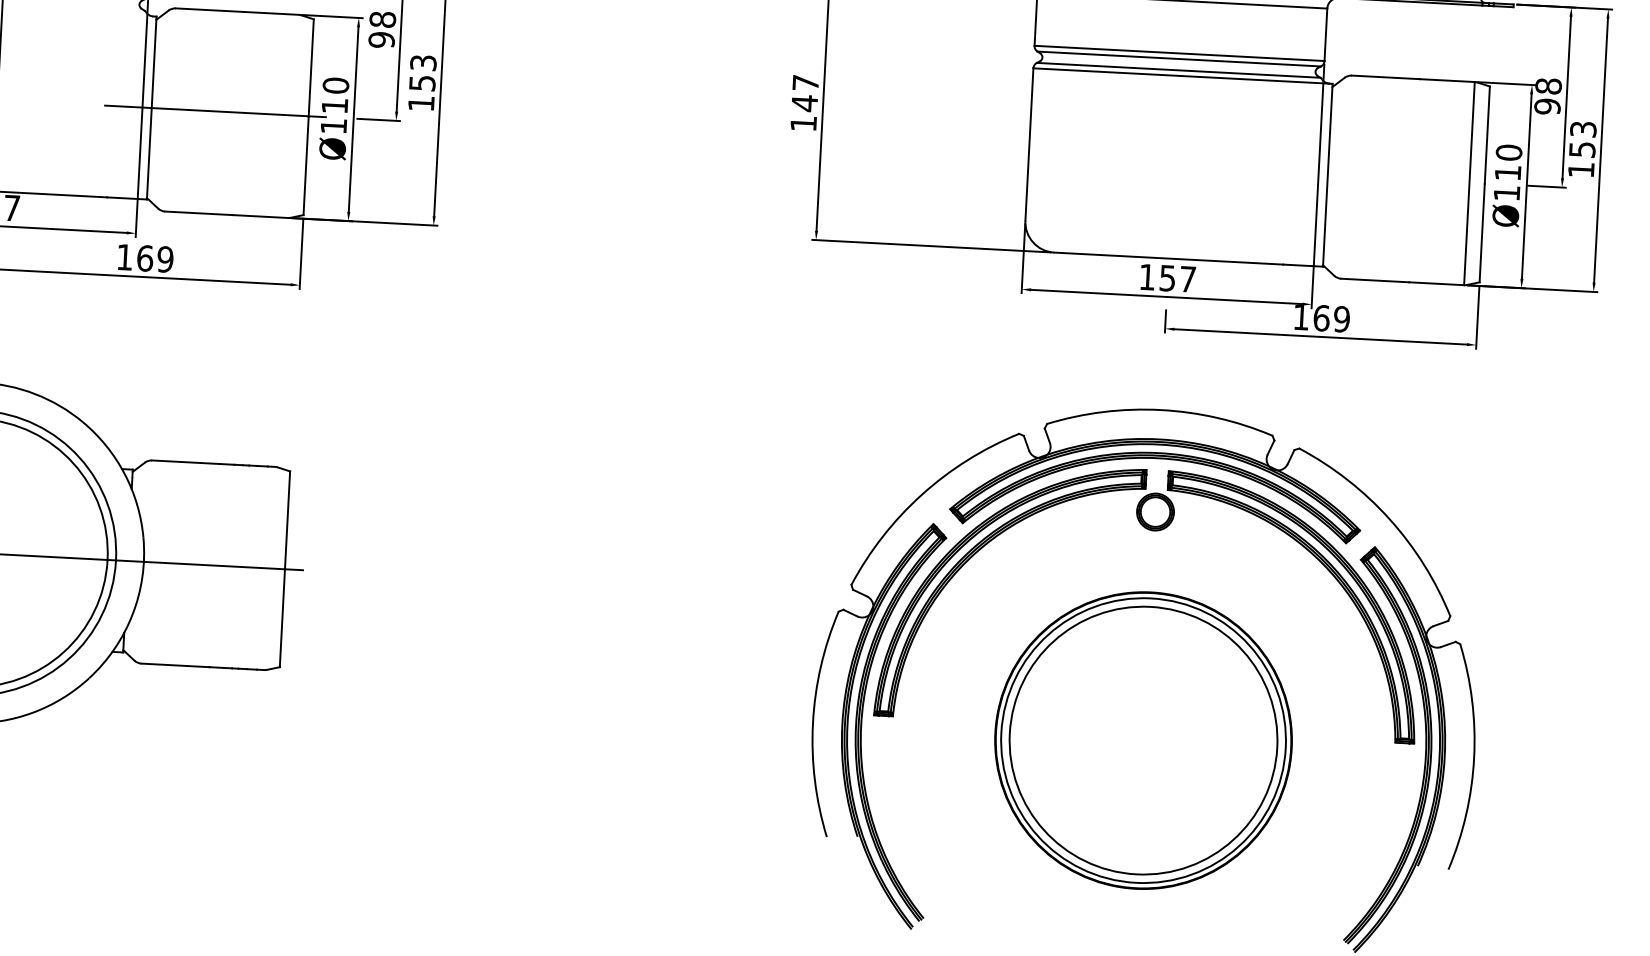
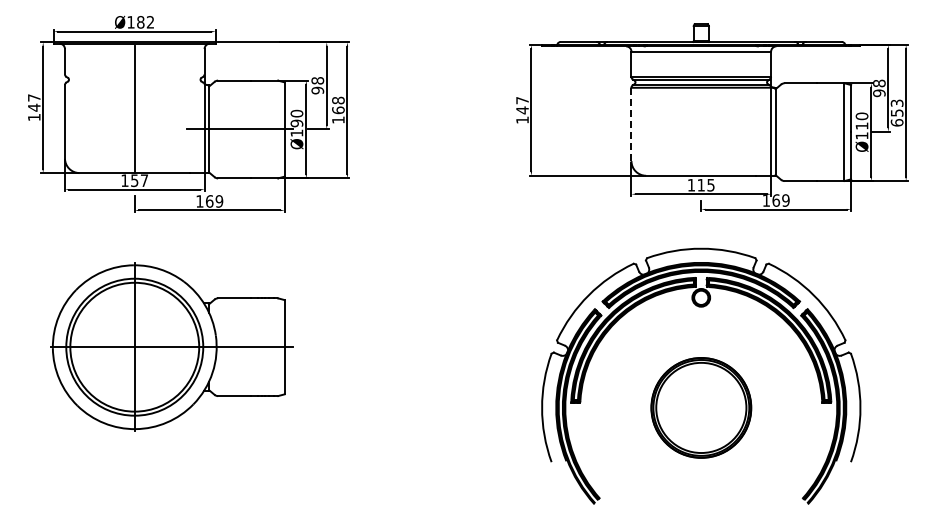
text: (423, 73) -> (338, 105), 153 -> 168
text: (333, 106) -> (296, 123), Ø110 -> Ø190
line: (1029, 144) -> (631, 124), solid -> dashed
text: (1579, 169) -> (896, 122), 153 -> 653
text: (1176, 279) -> (705, 185), 157 -> 115
part: (1144, 739) -> (701, 407), size x0.7

